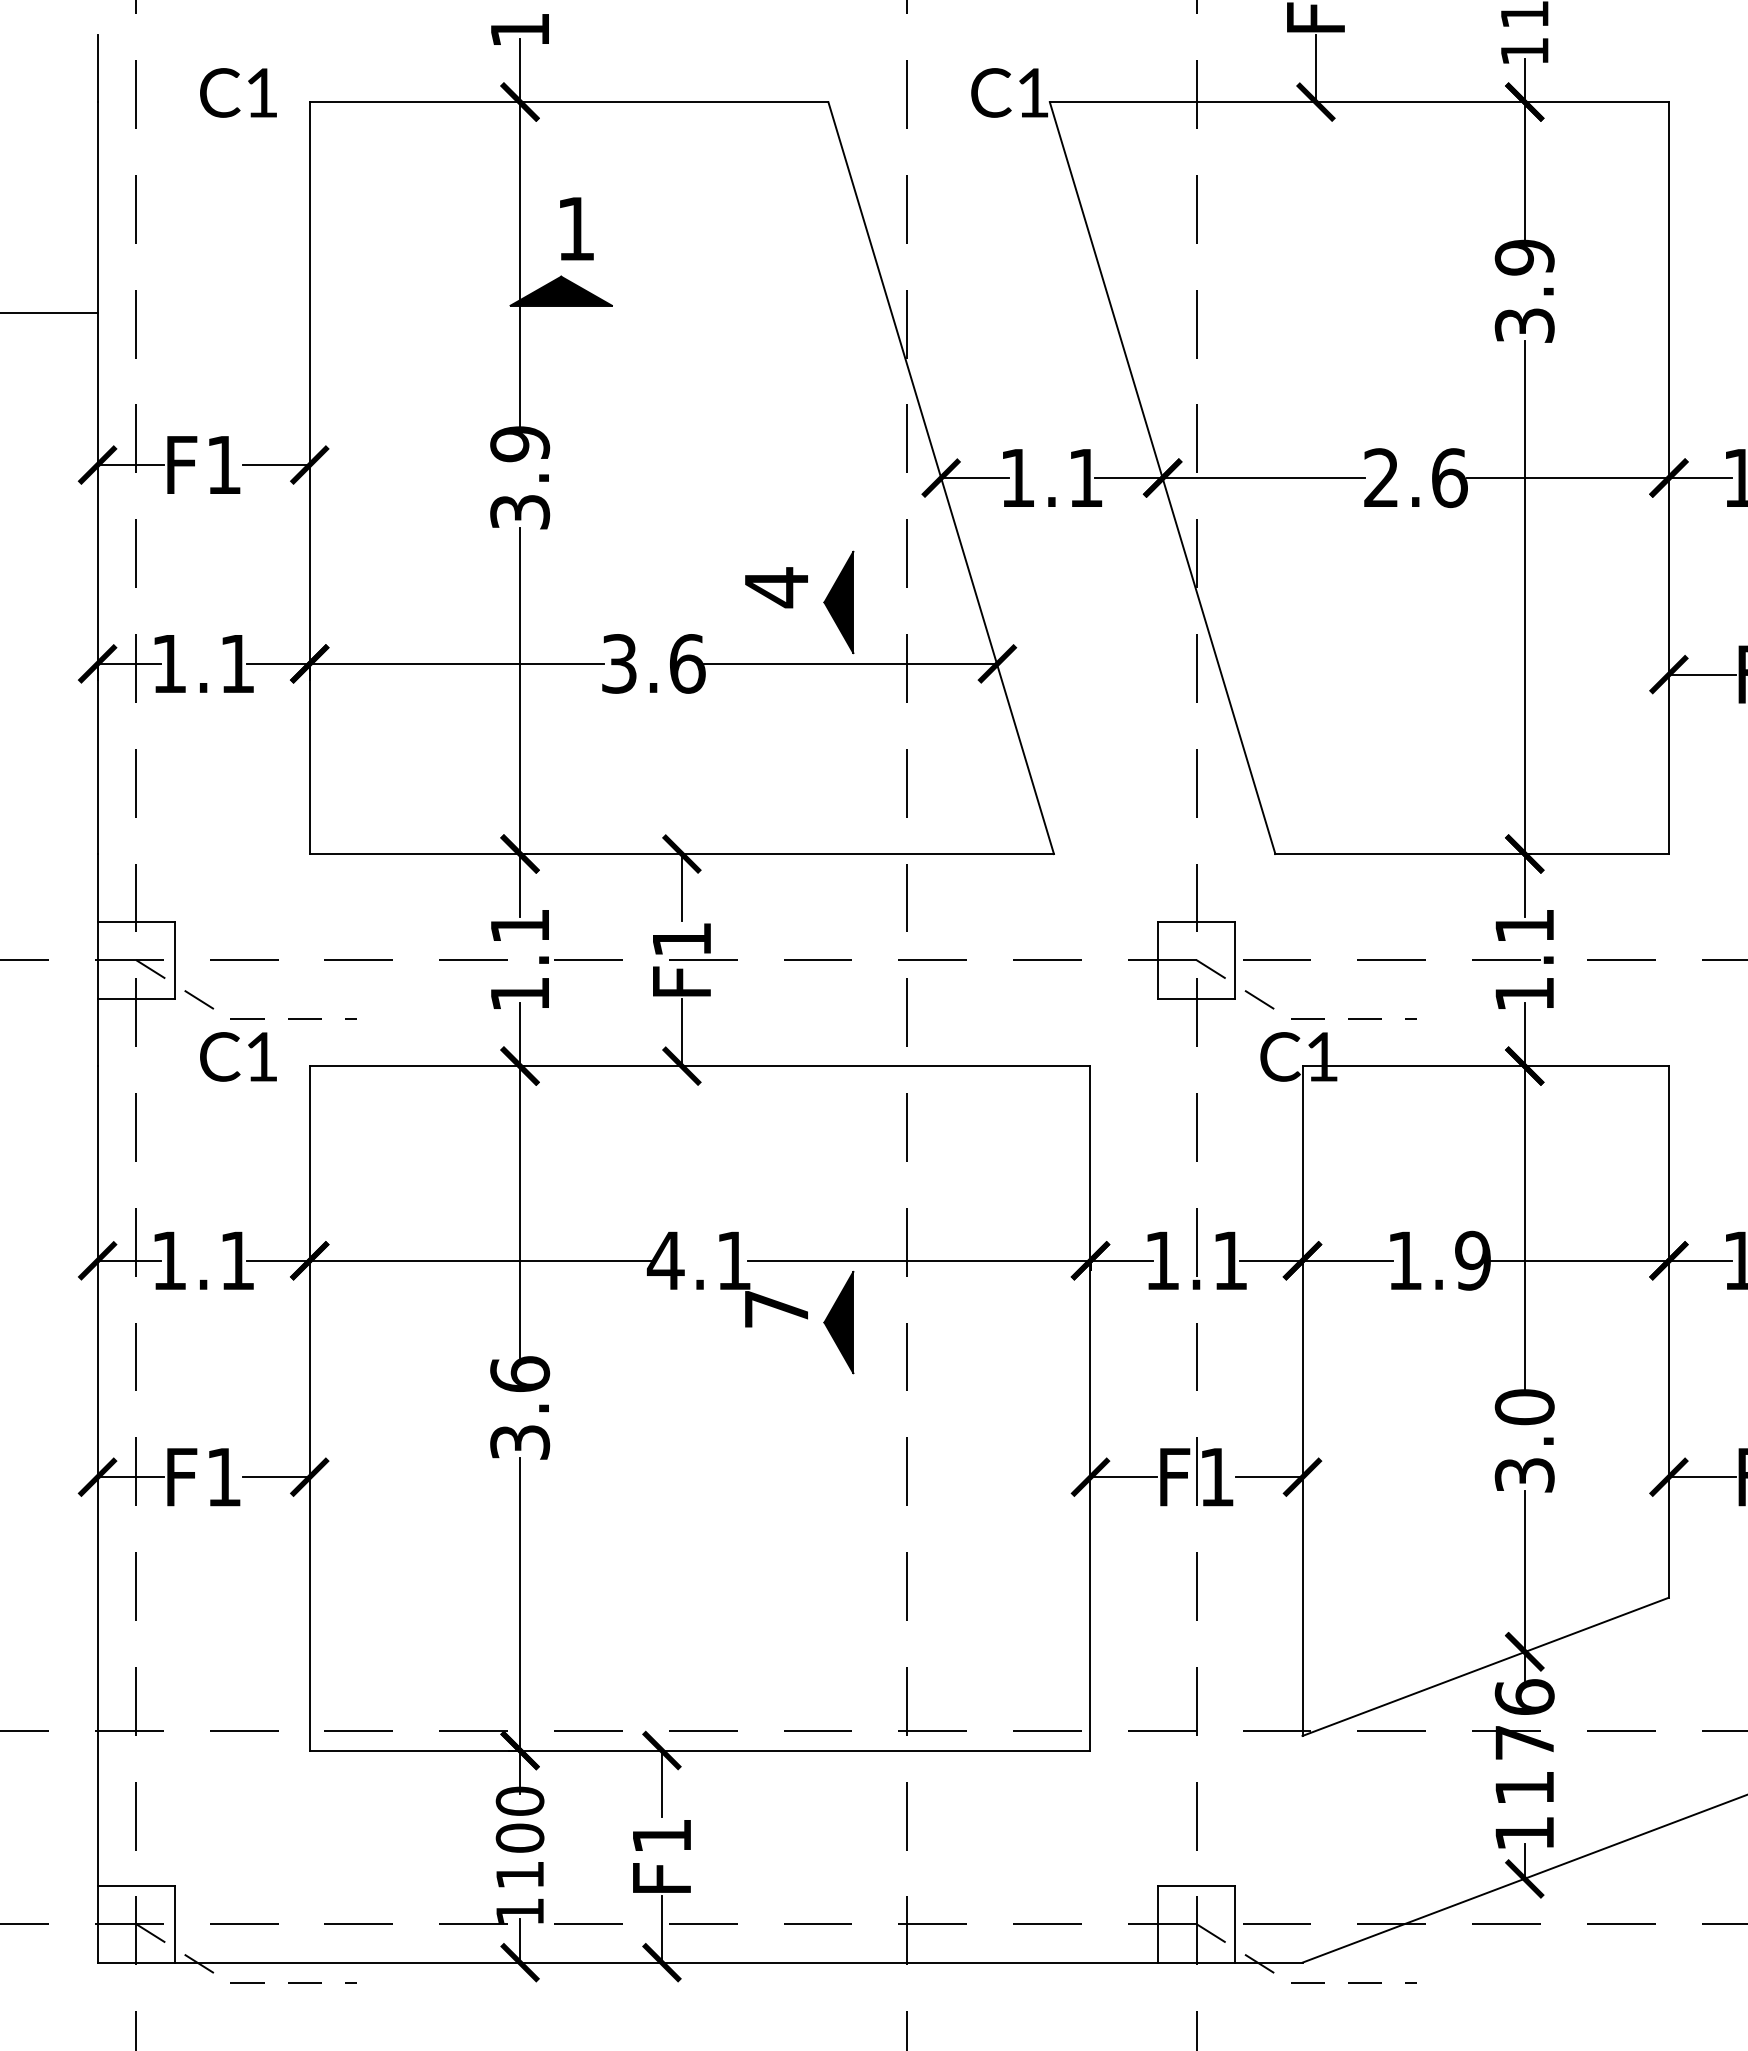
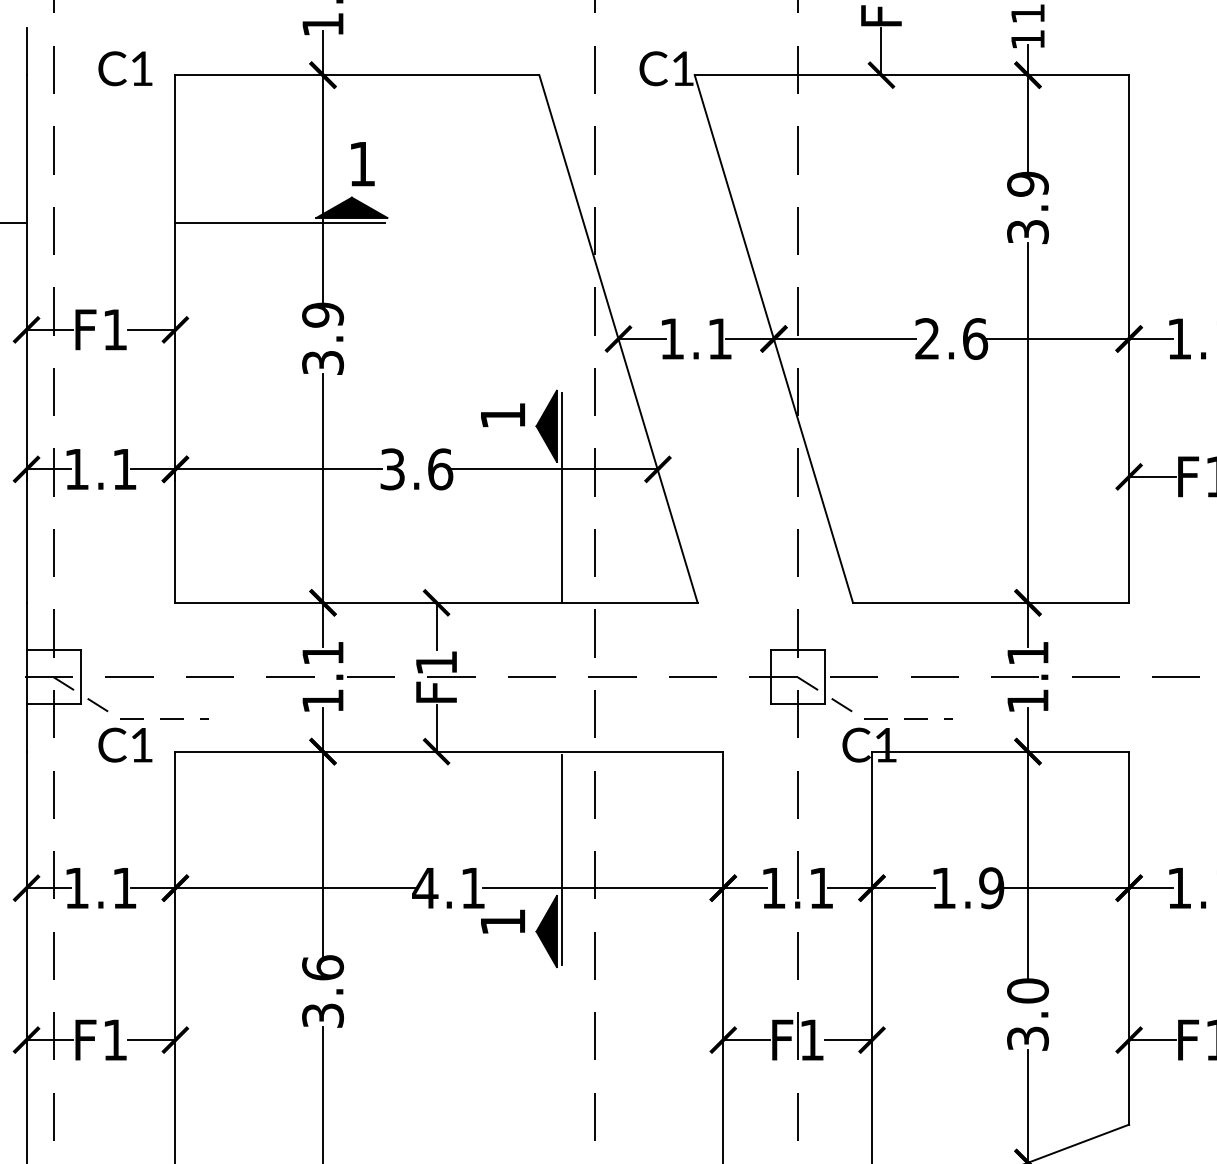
line: (458, 312) -> (279, 222), added
text: (776, 587) -> (502, 415), 4 -> 1
line: (860, 704) -> (561, 497), added
line: (860, 1219) -> (561, 859), added
text: (776, 1309) -> (502, 922), 7 -> 1

